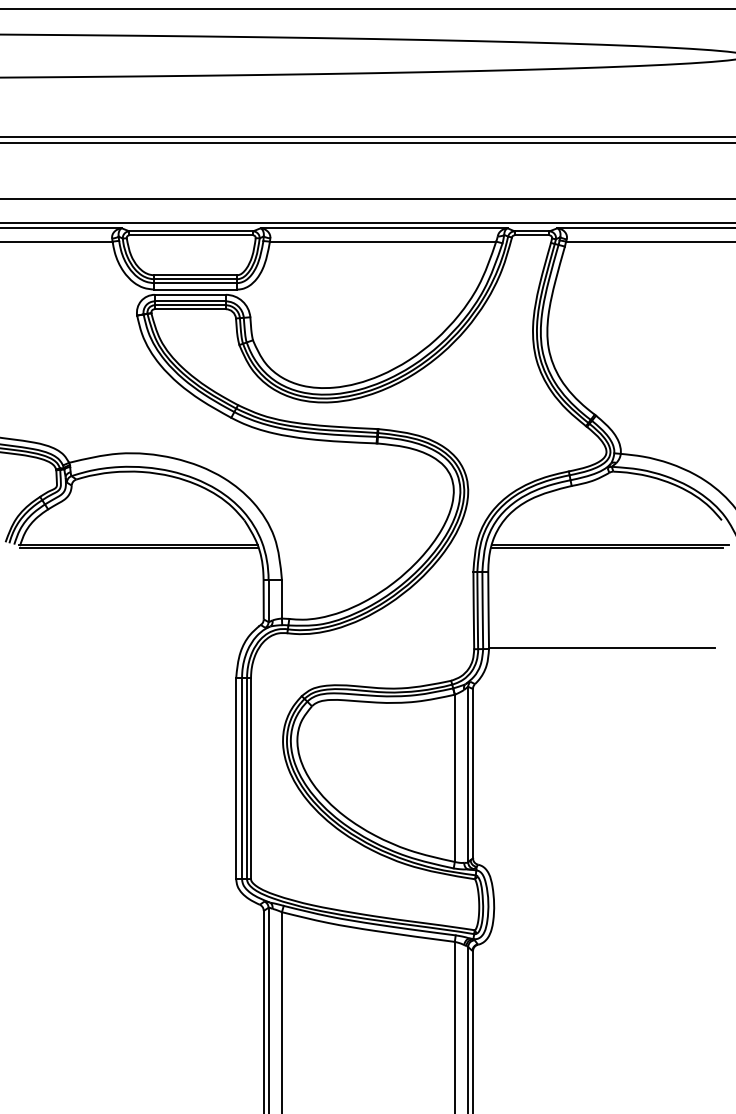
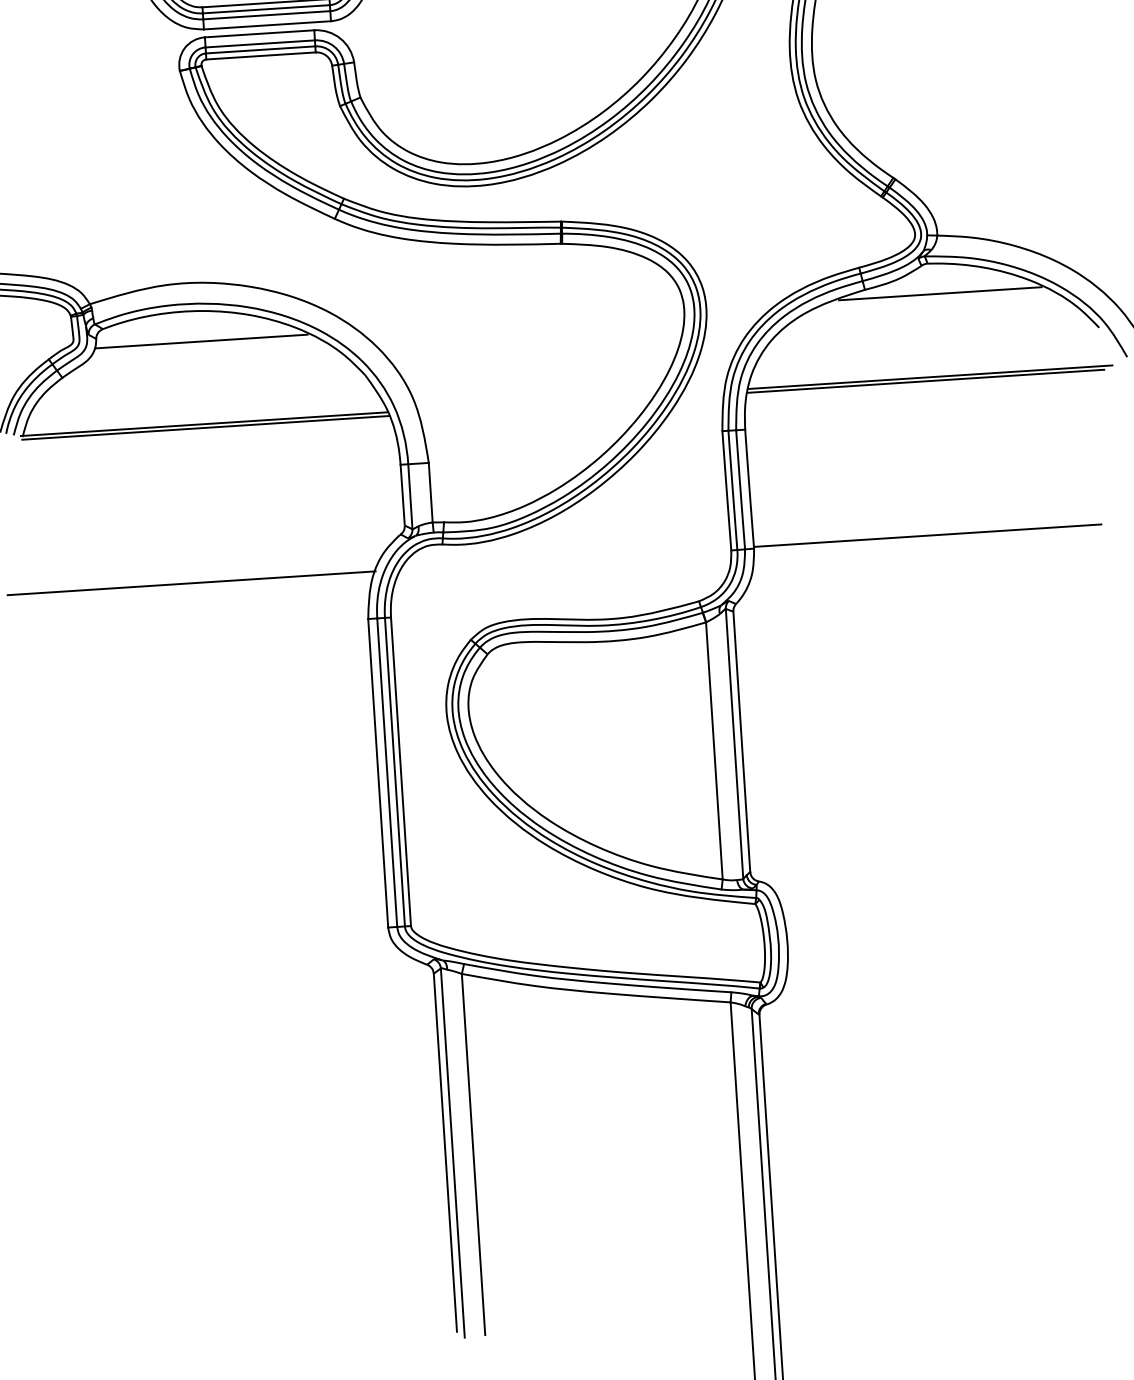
line: (139, 491) -> (201, 341), added
line: (620, 491) -> (940, 293), added
line: (122, 647) -> (190, 582), added

